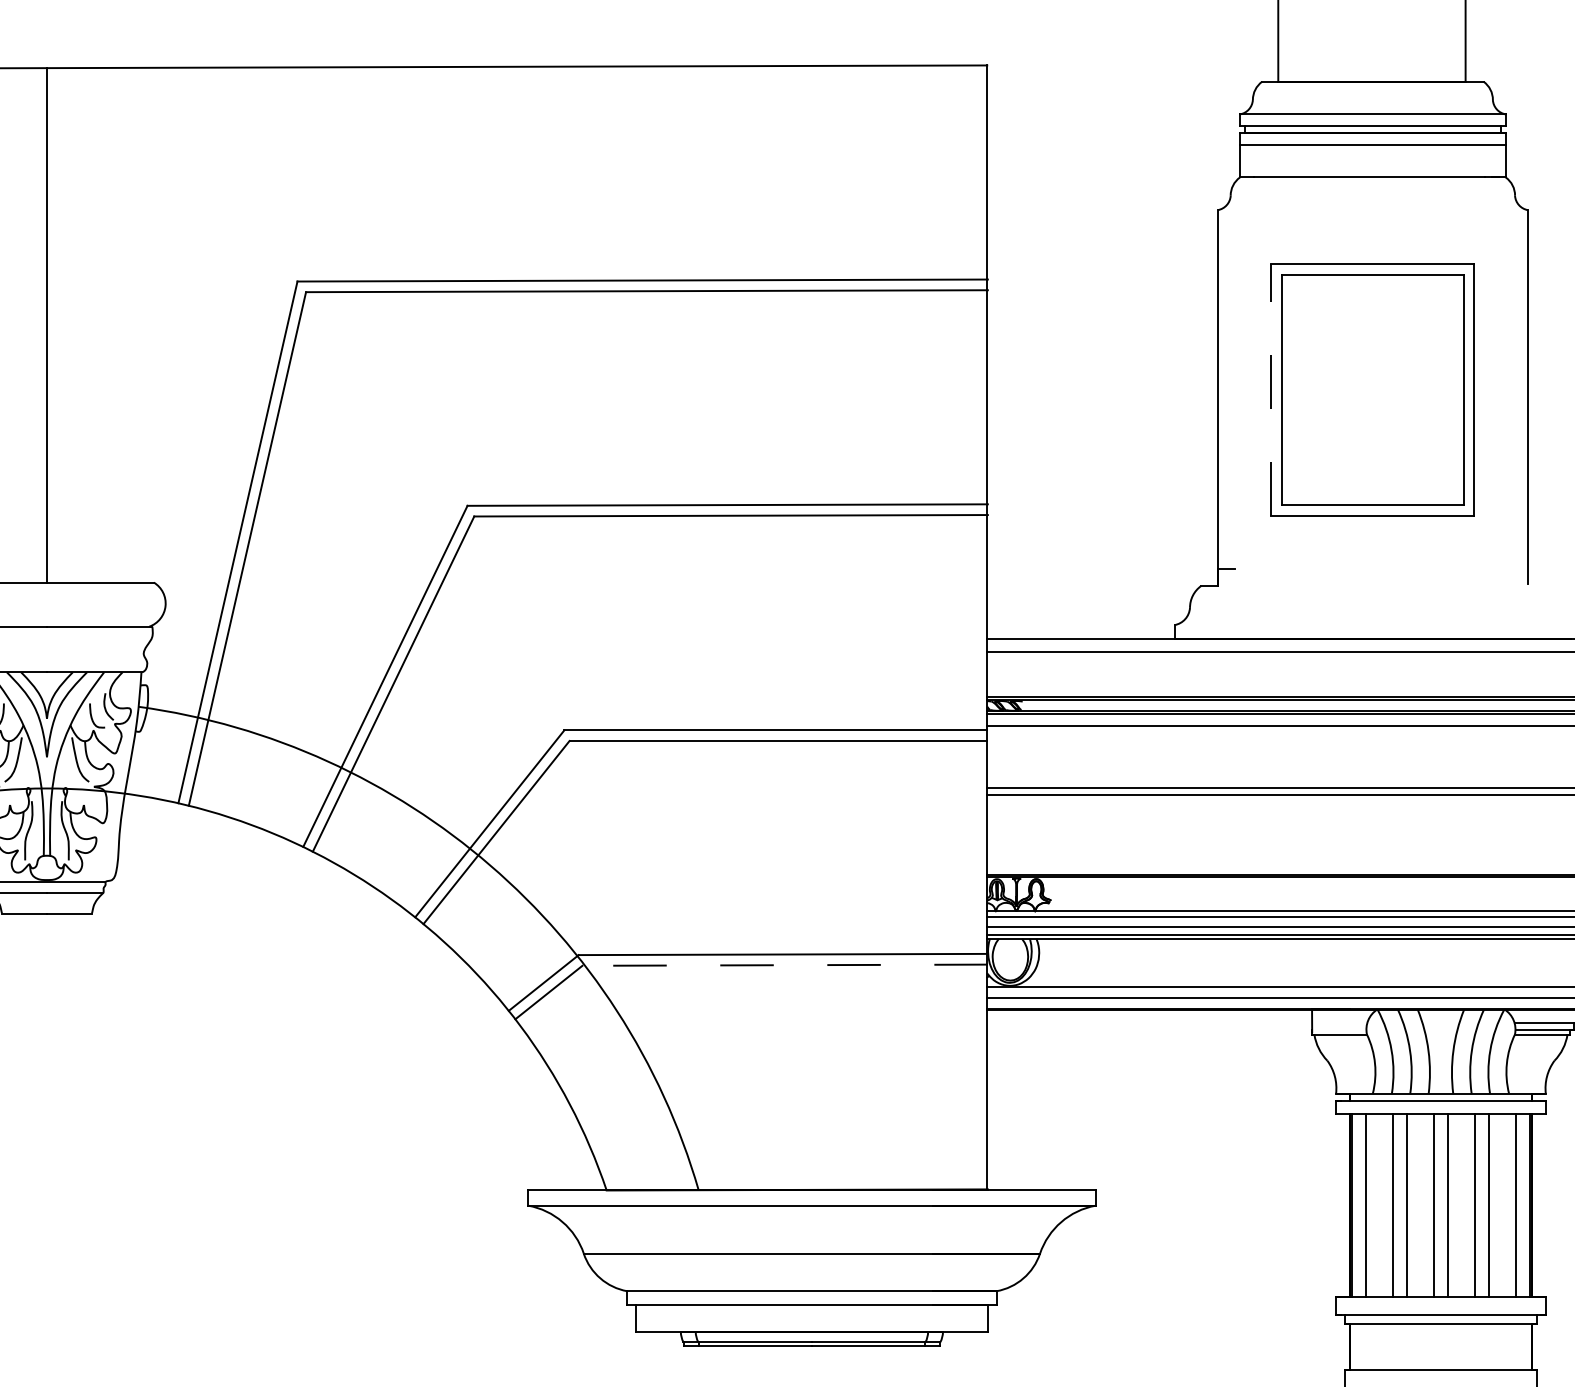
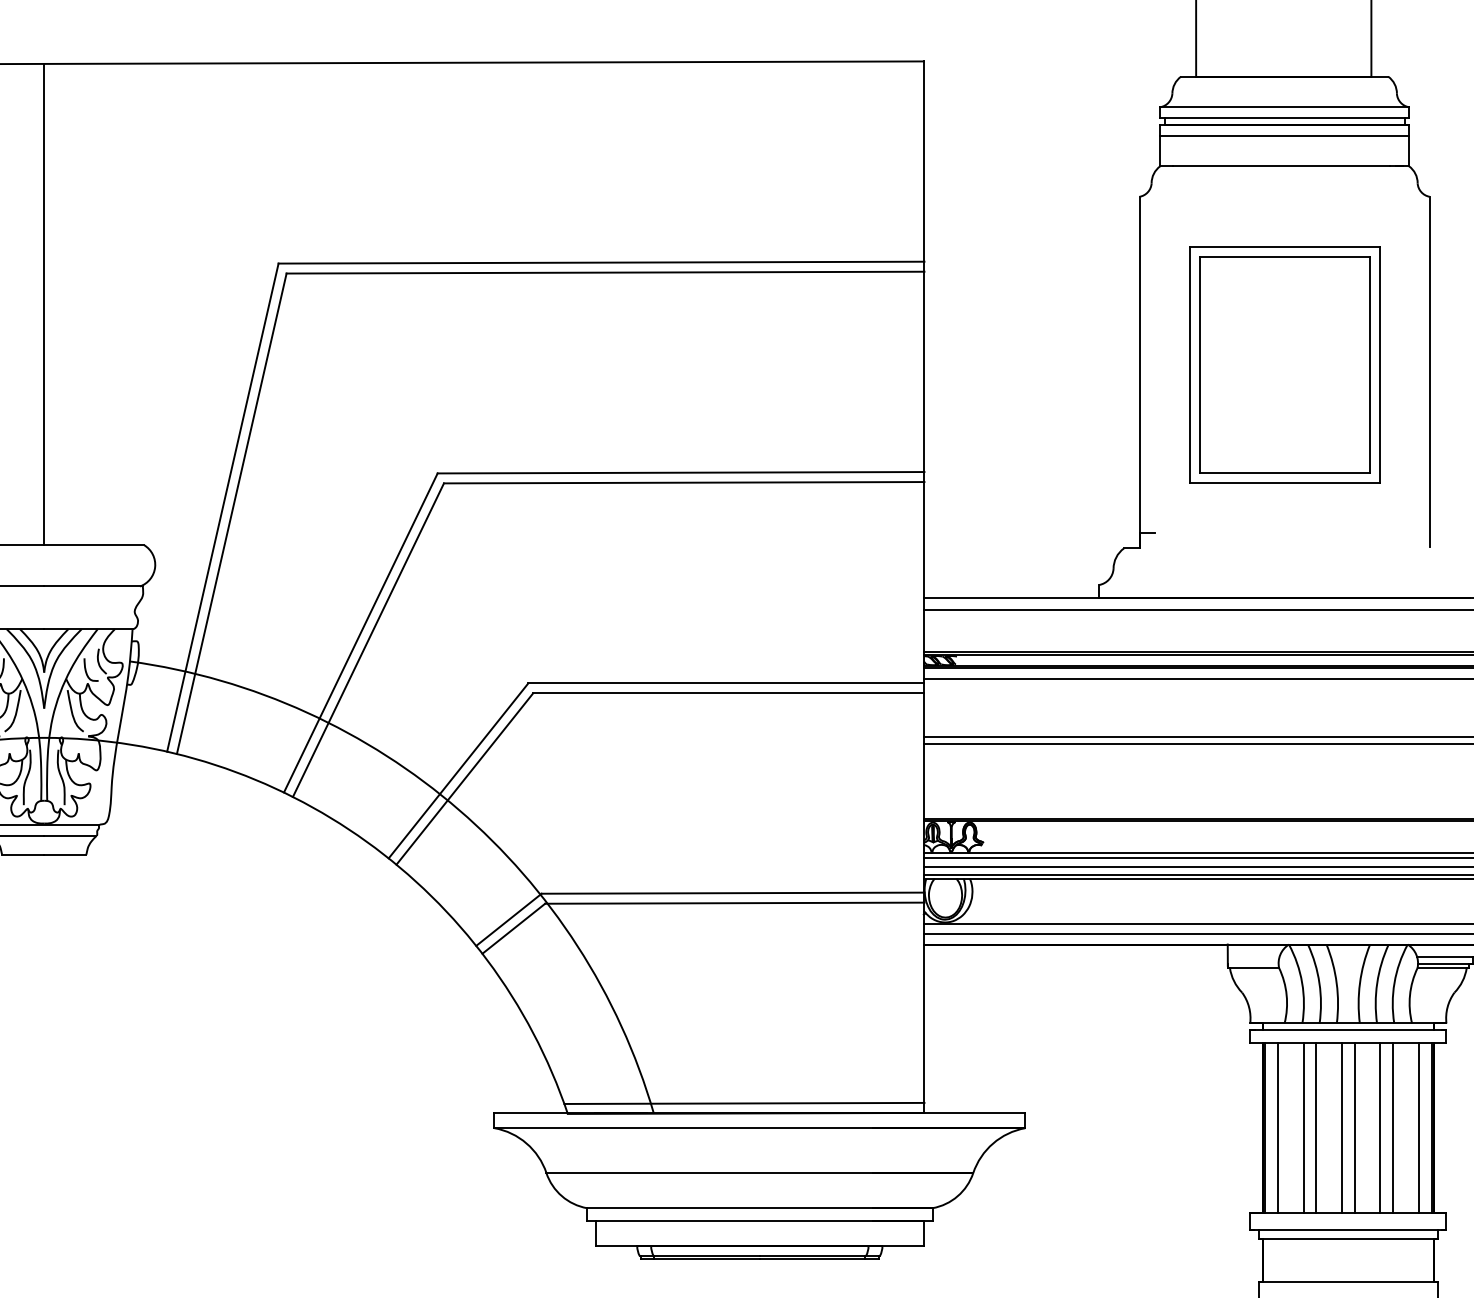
line: (1271, 389) -> (1189, 364), dashed -> solid
line: (784, 965) -> (734, 903), dashed -> solid
line: (795, 1178) -> (744, 1102), added

